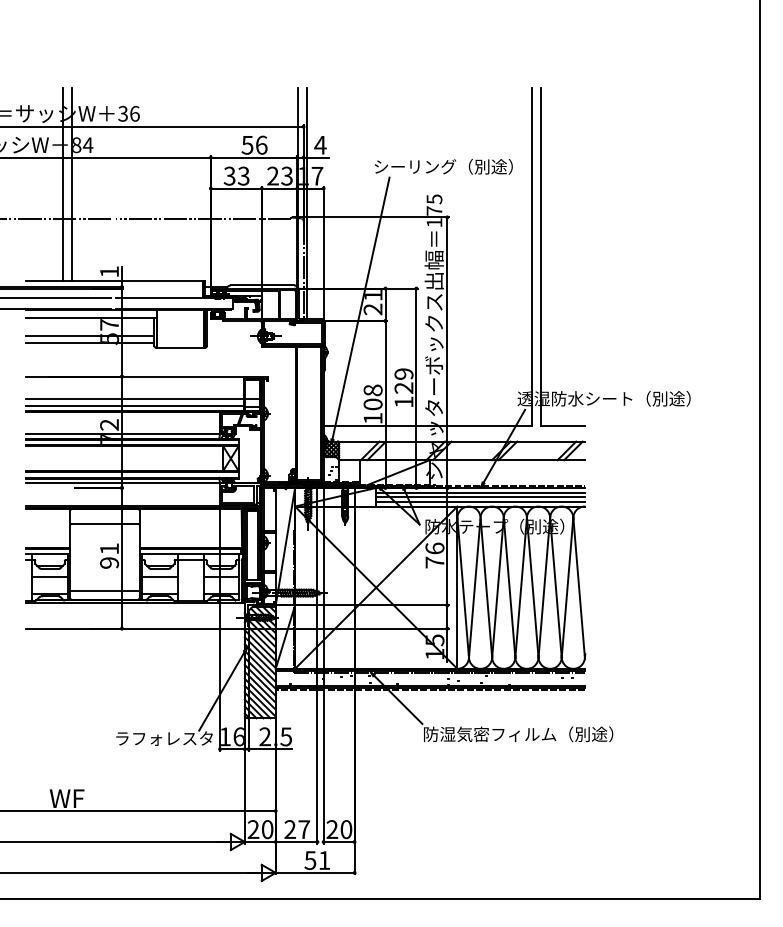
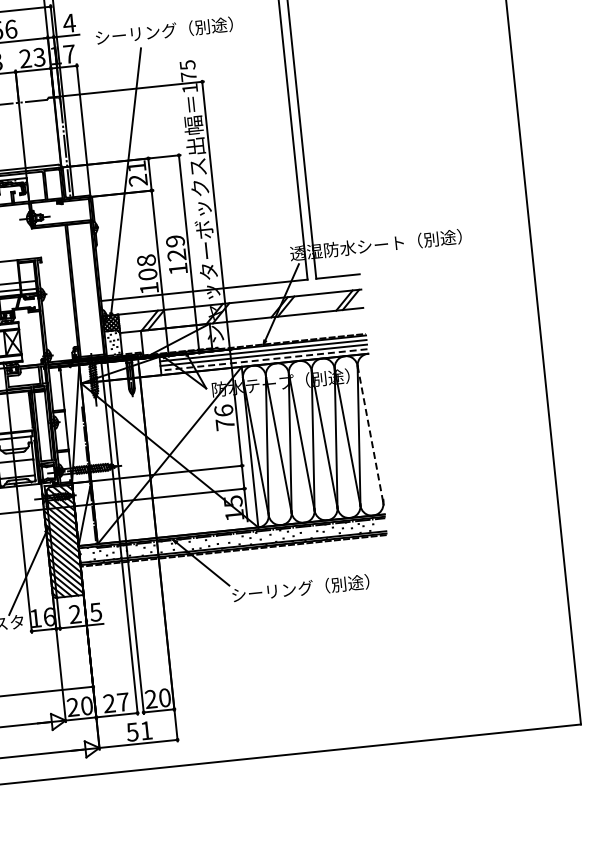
text: (443, 166) -> (164, 30), moved
line: (480, 501) -> (264, 359), solid -> dashed
line: (579, 588) -> (370, 435), solid -> dashed
text: (518, 734) -> (325, 586), 防湿気密フィルム（別途） -> シーリング（別途）

